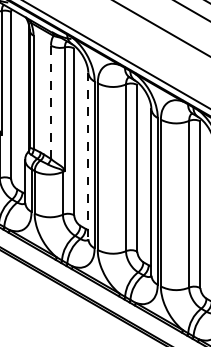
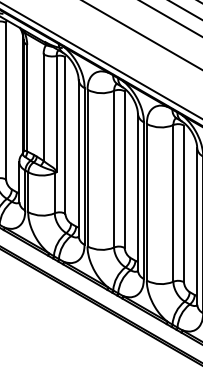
line: (50, 102) -> (43, 107), dashed -> solid
line: (88, 156) -> (78, 158), dashed -> solid

